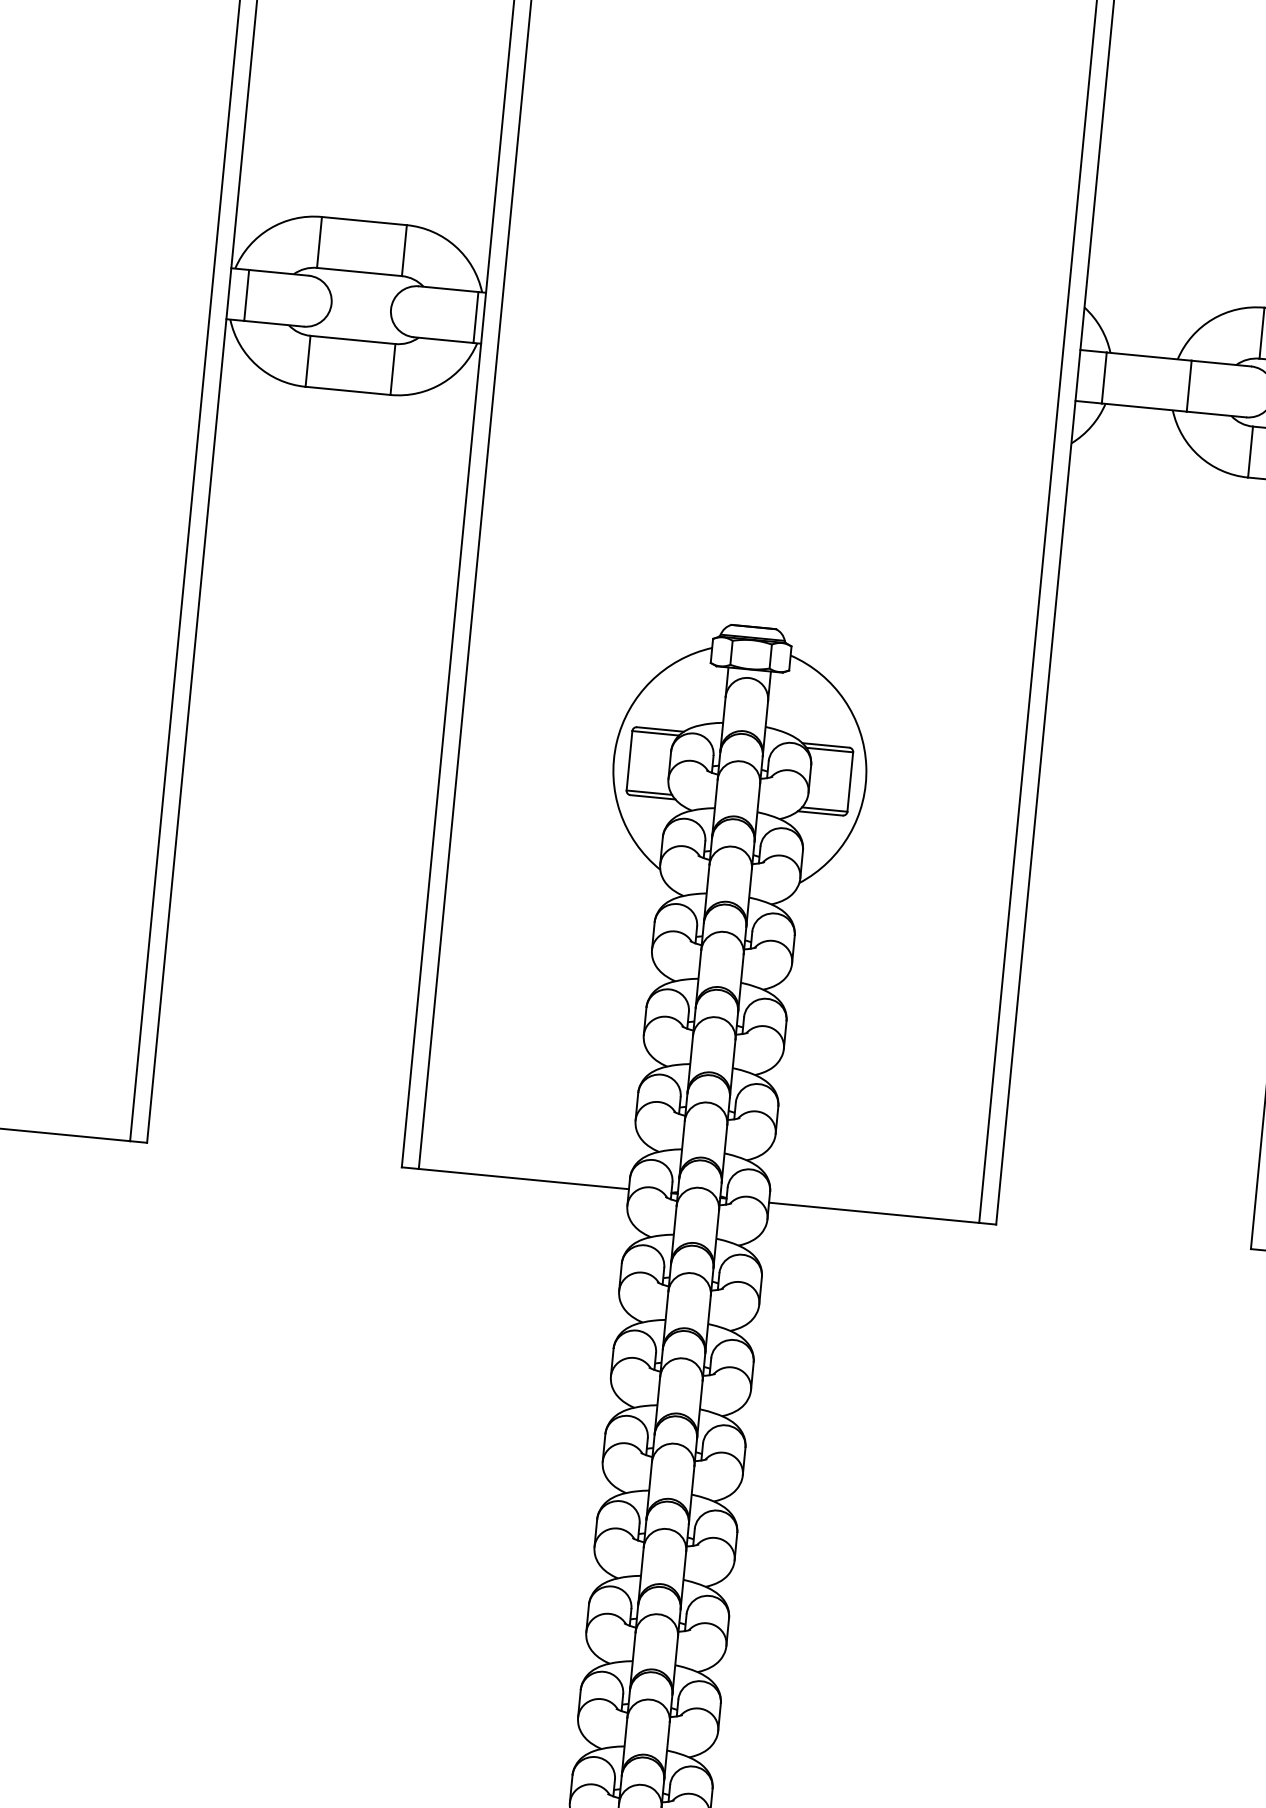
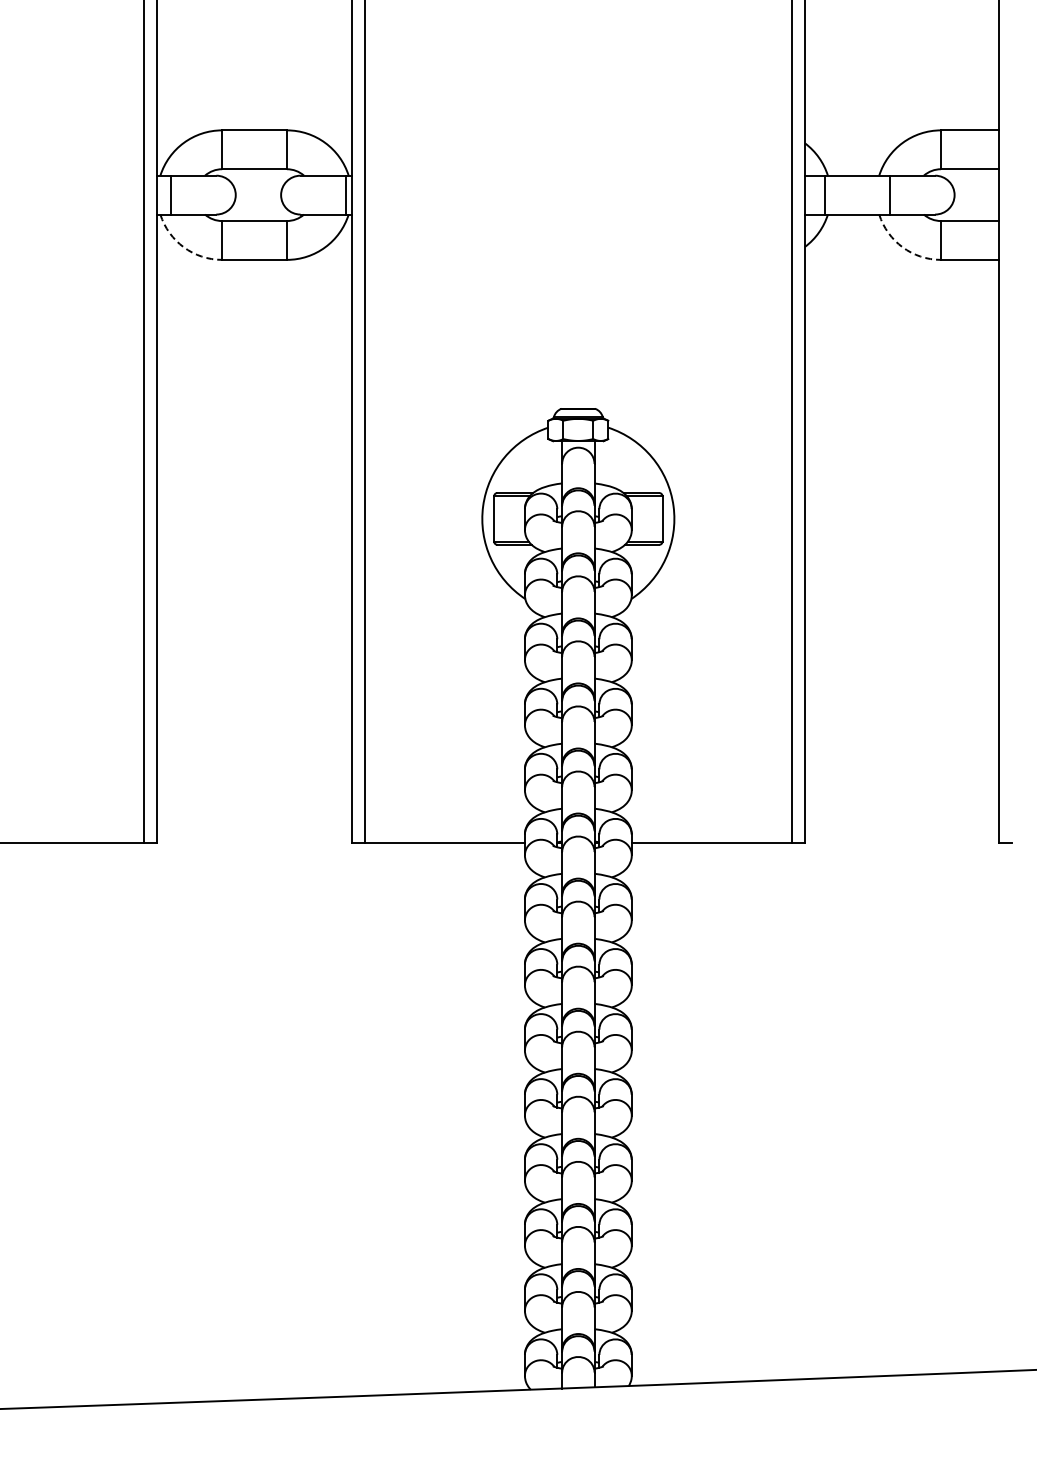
arc: (256, 365) -> (183, 247), solid -> dashed
arc: (1199, 456) -> (902, 247), solid -> dashed

